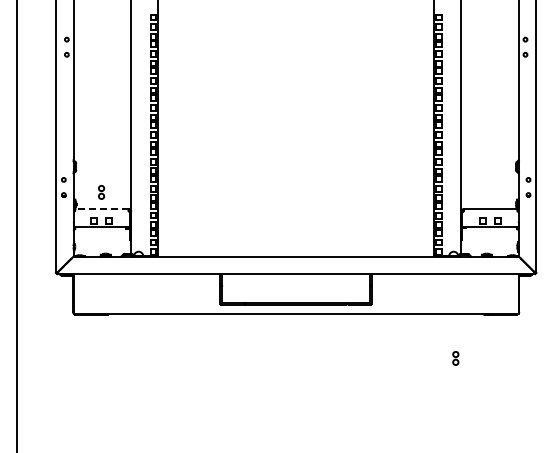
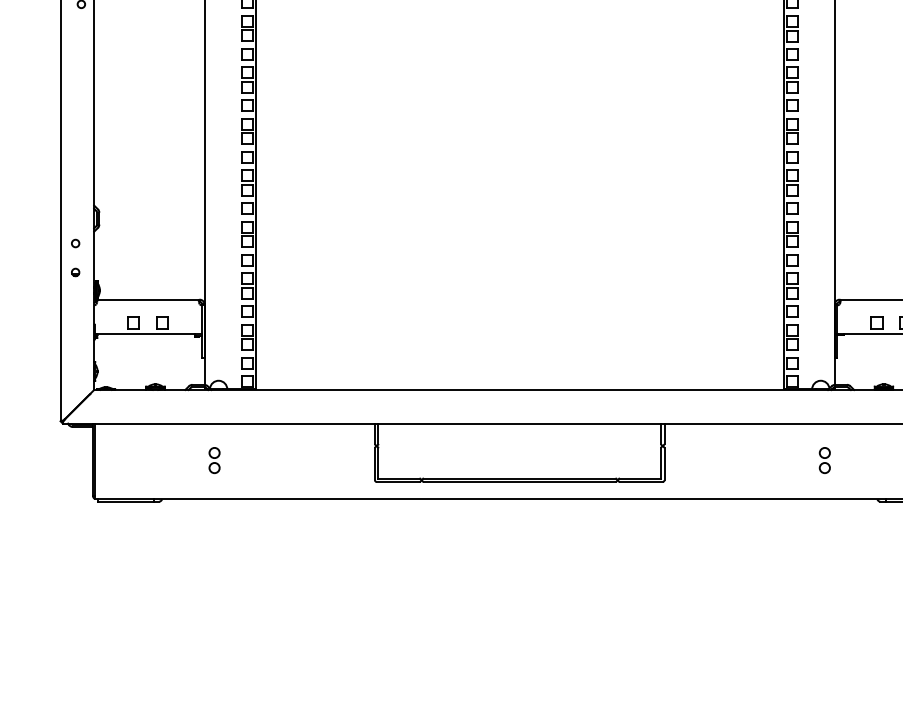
part: (101, 192) -> (214, 460), moved
line: (102, 209) -> (149, 300), dashed -> solid
part: (455, 358) -> (824, 460), moved

